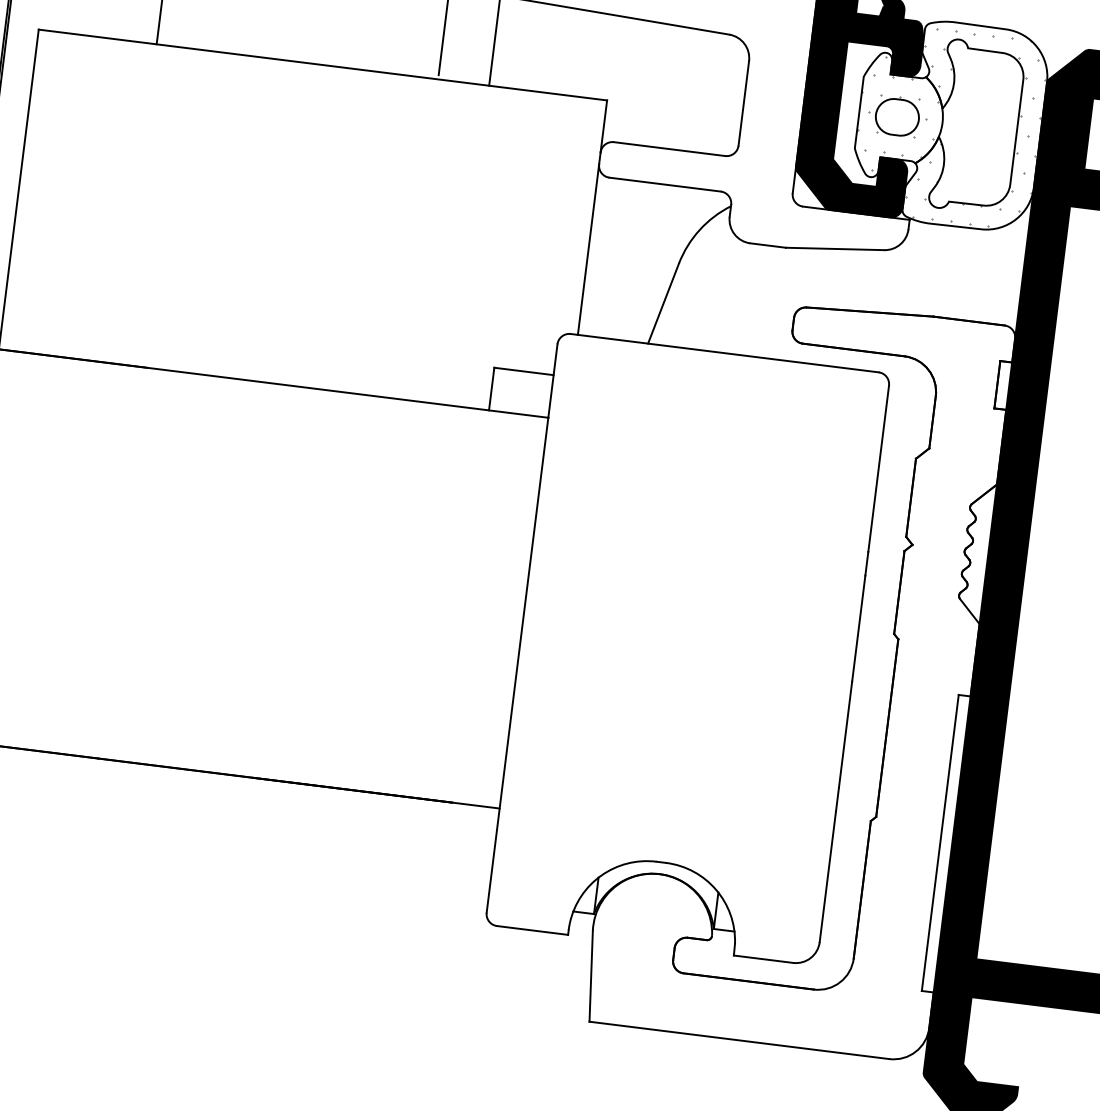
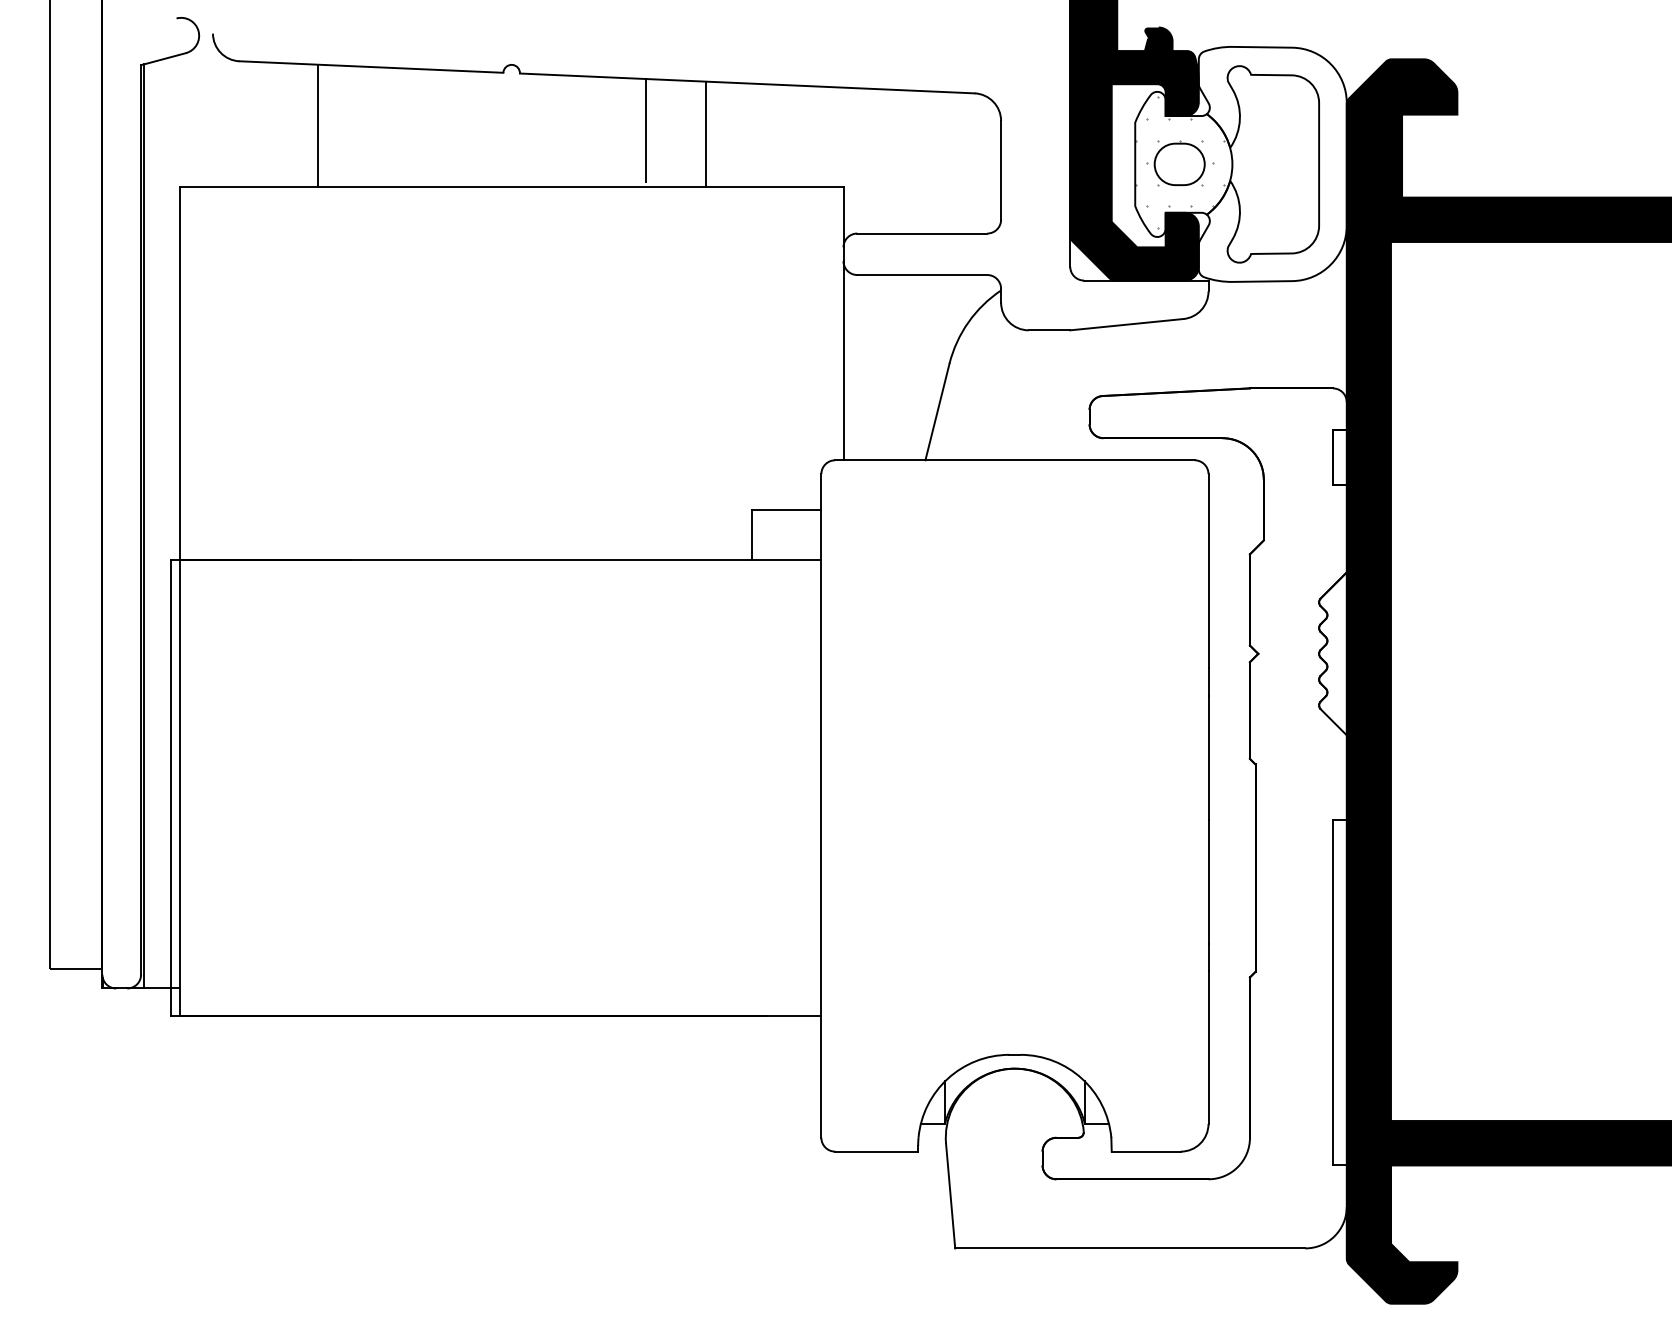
hatch: (976, 129) -> (1272, 166), removed

